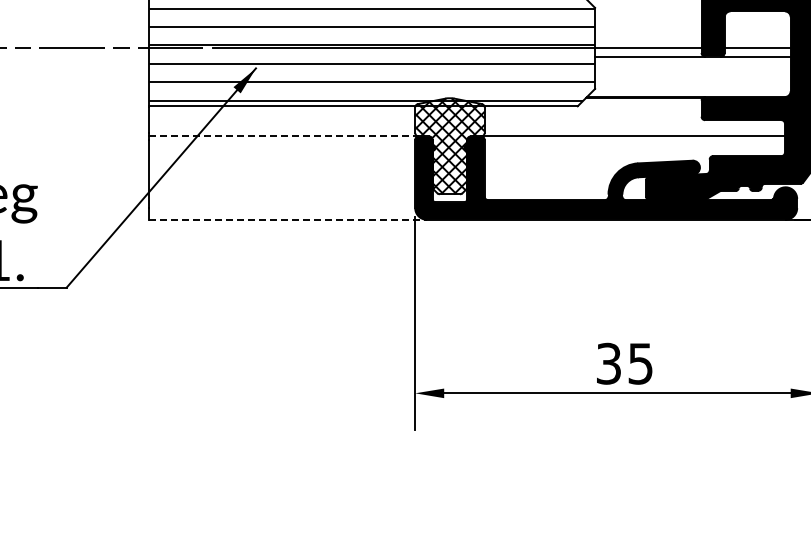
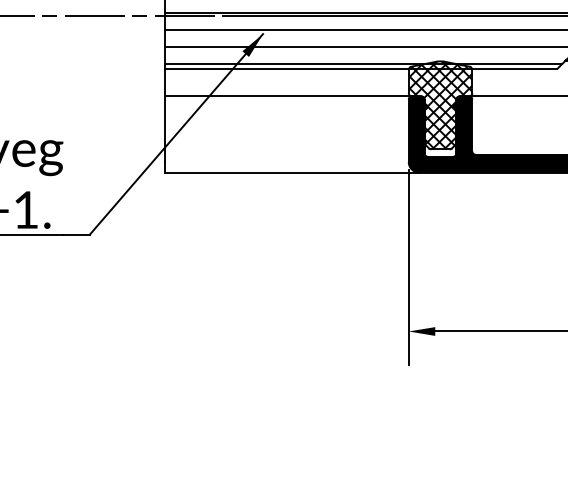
line: (283, 136) -> (288, 96), dashed -> solid
line: (287, 219) -> (291, 172), dashed -> solid

